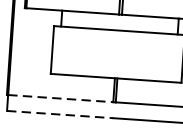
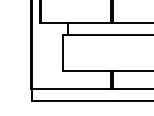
line: (61, 99) -> (72, 89), dashed -> solid
line: (60, 115) -> (72, 101), dashed -> solid

